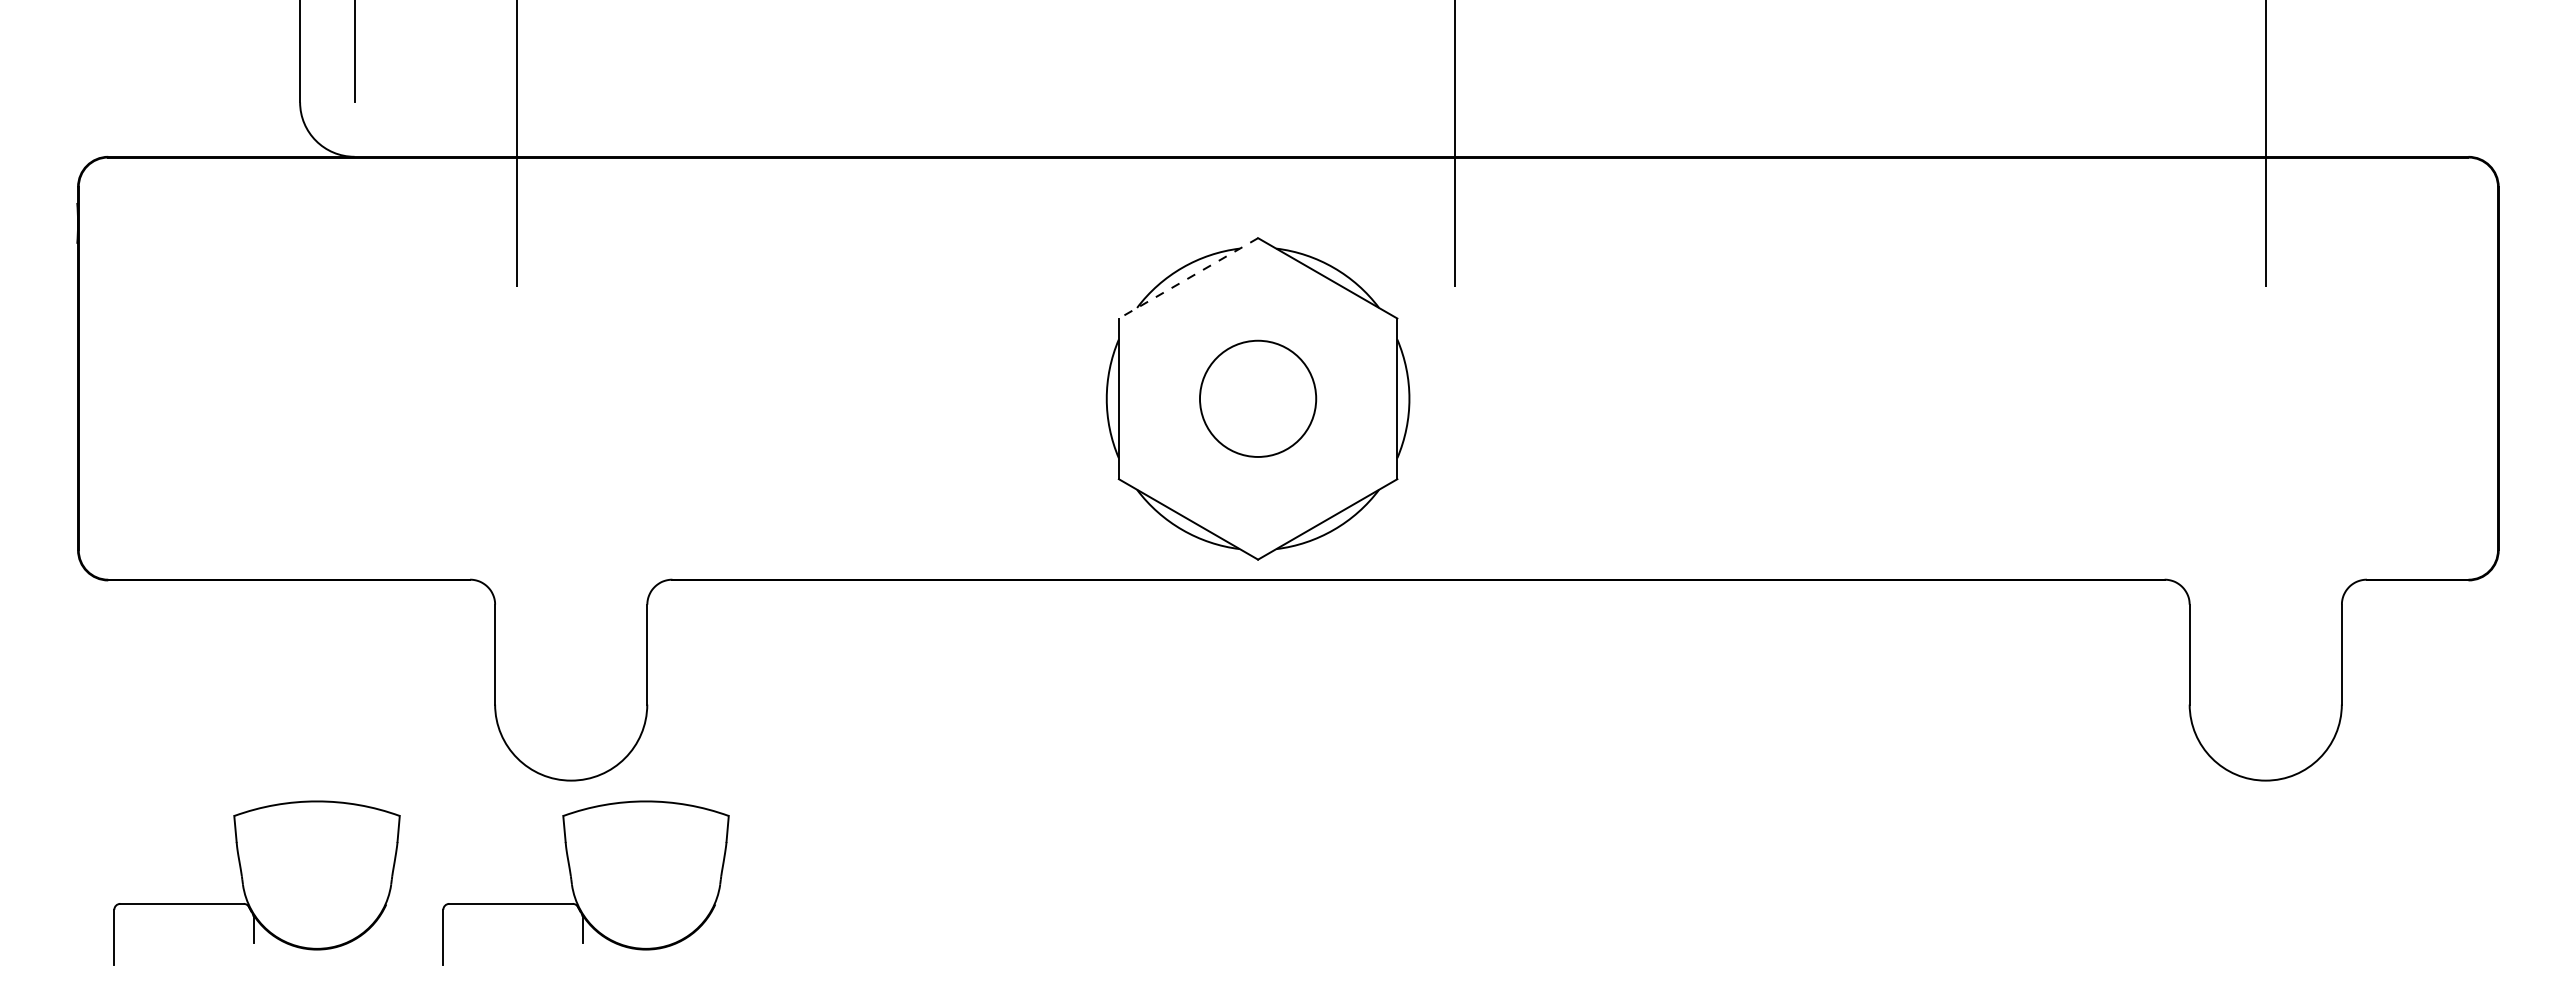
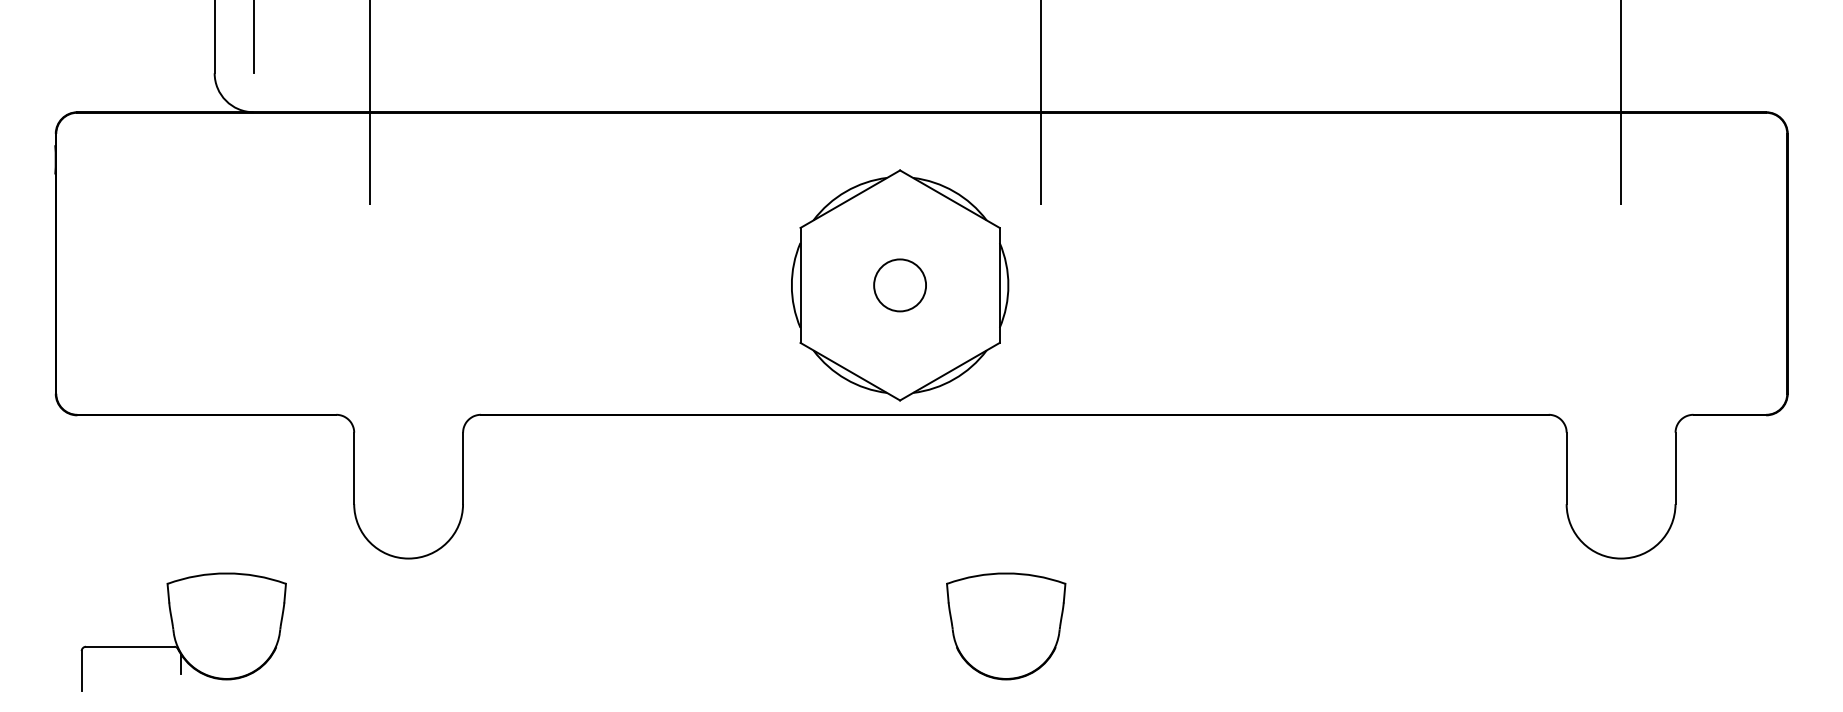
line: (1188, 278) -> (850, 199), dashed -> solid
circle: (1257, 398) -> (899, 285), size x0.62
part: (1406, 875) -> (1006, 626), added
part: (585, 882) -> (418, 631), removed

